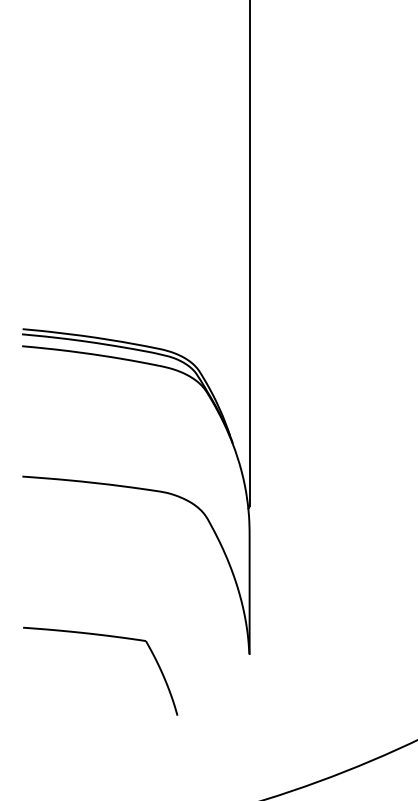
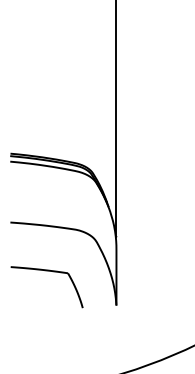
part: (99, 637) -> (46, 271), moved

